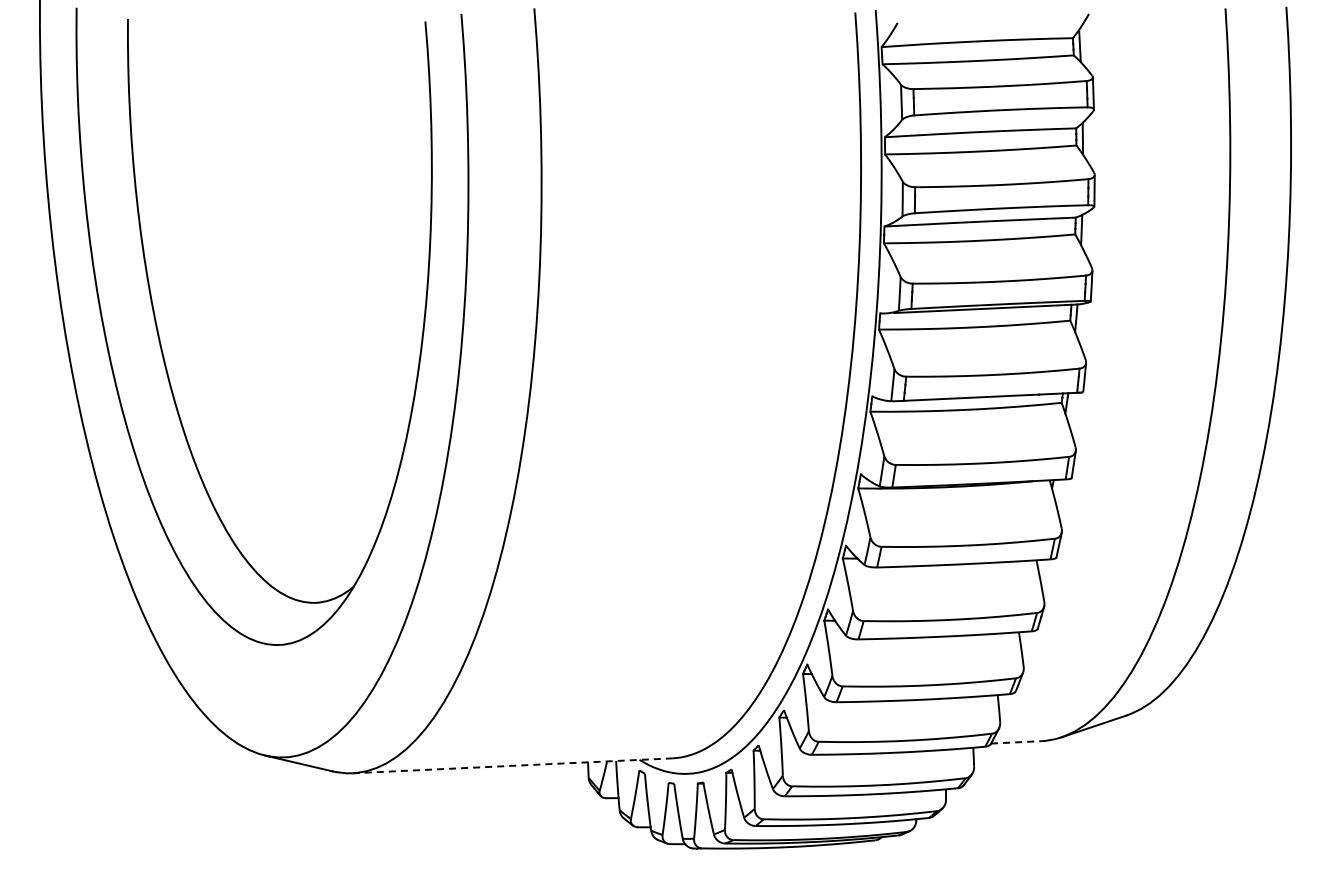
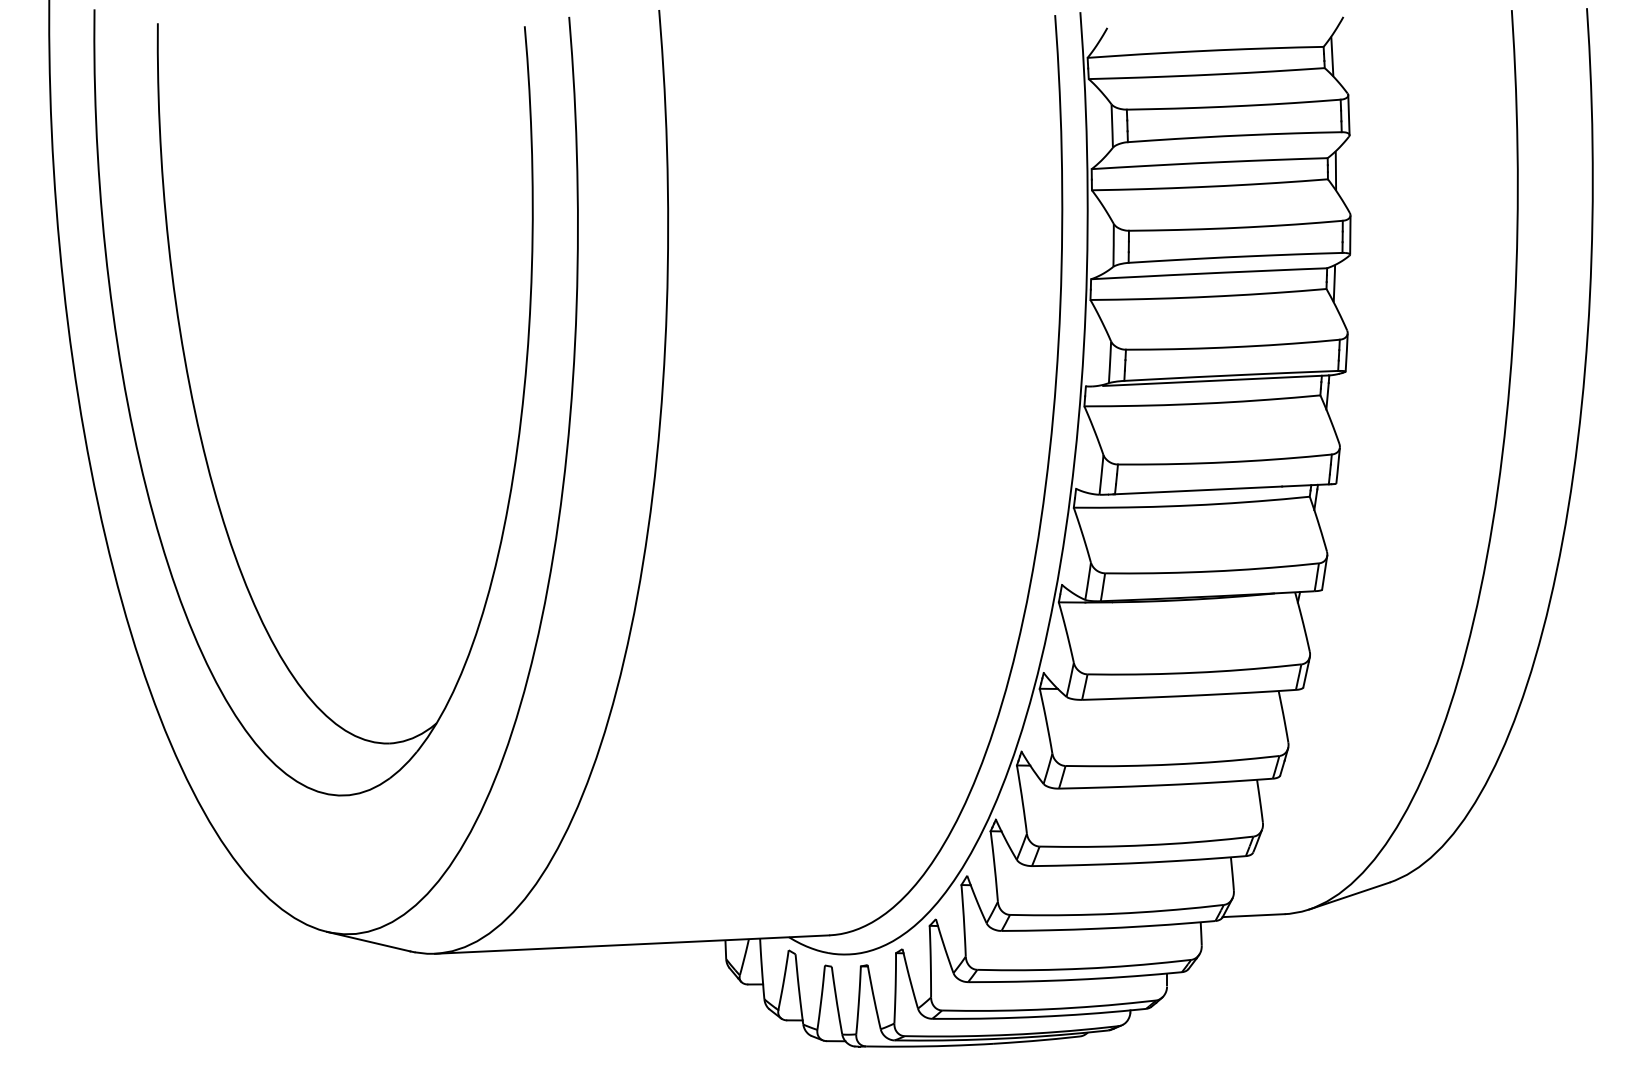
line: (1016, 742) -> (1254, 915), dashed -> solid
line: (512, 765) -> (632, 944), dashed -> solid

